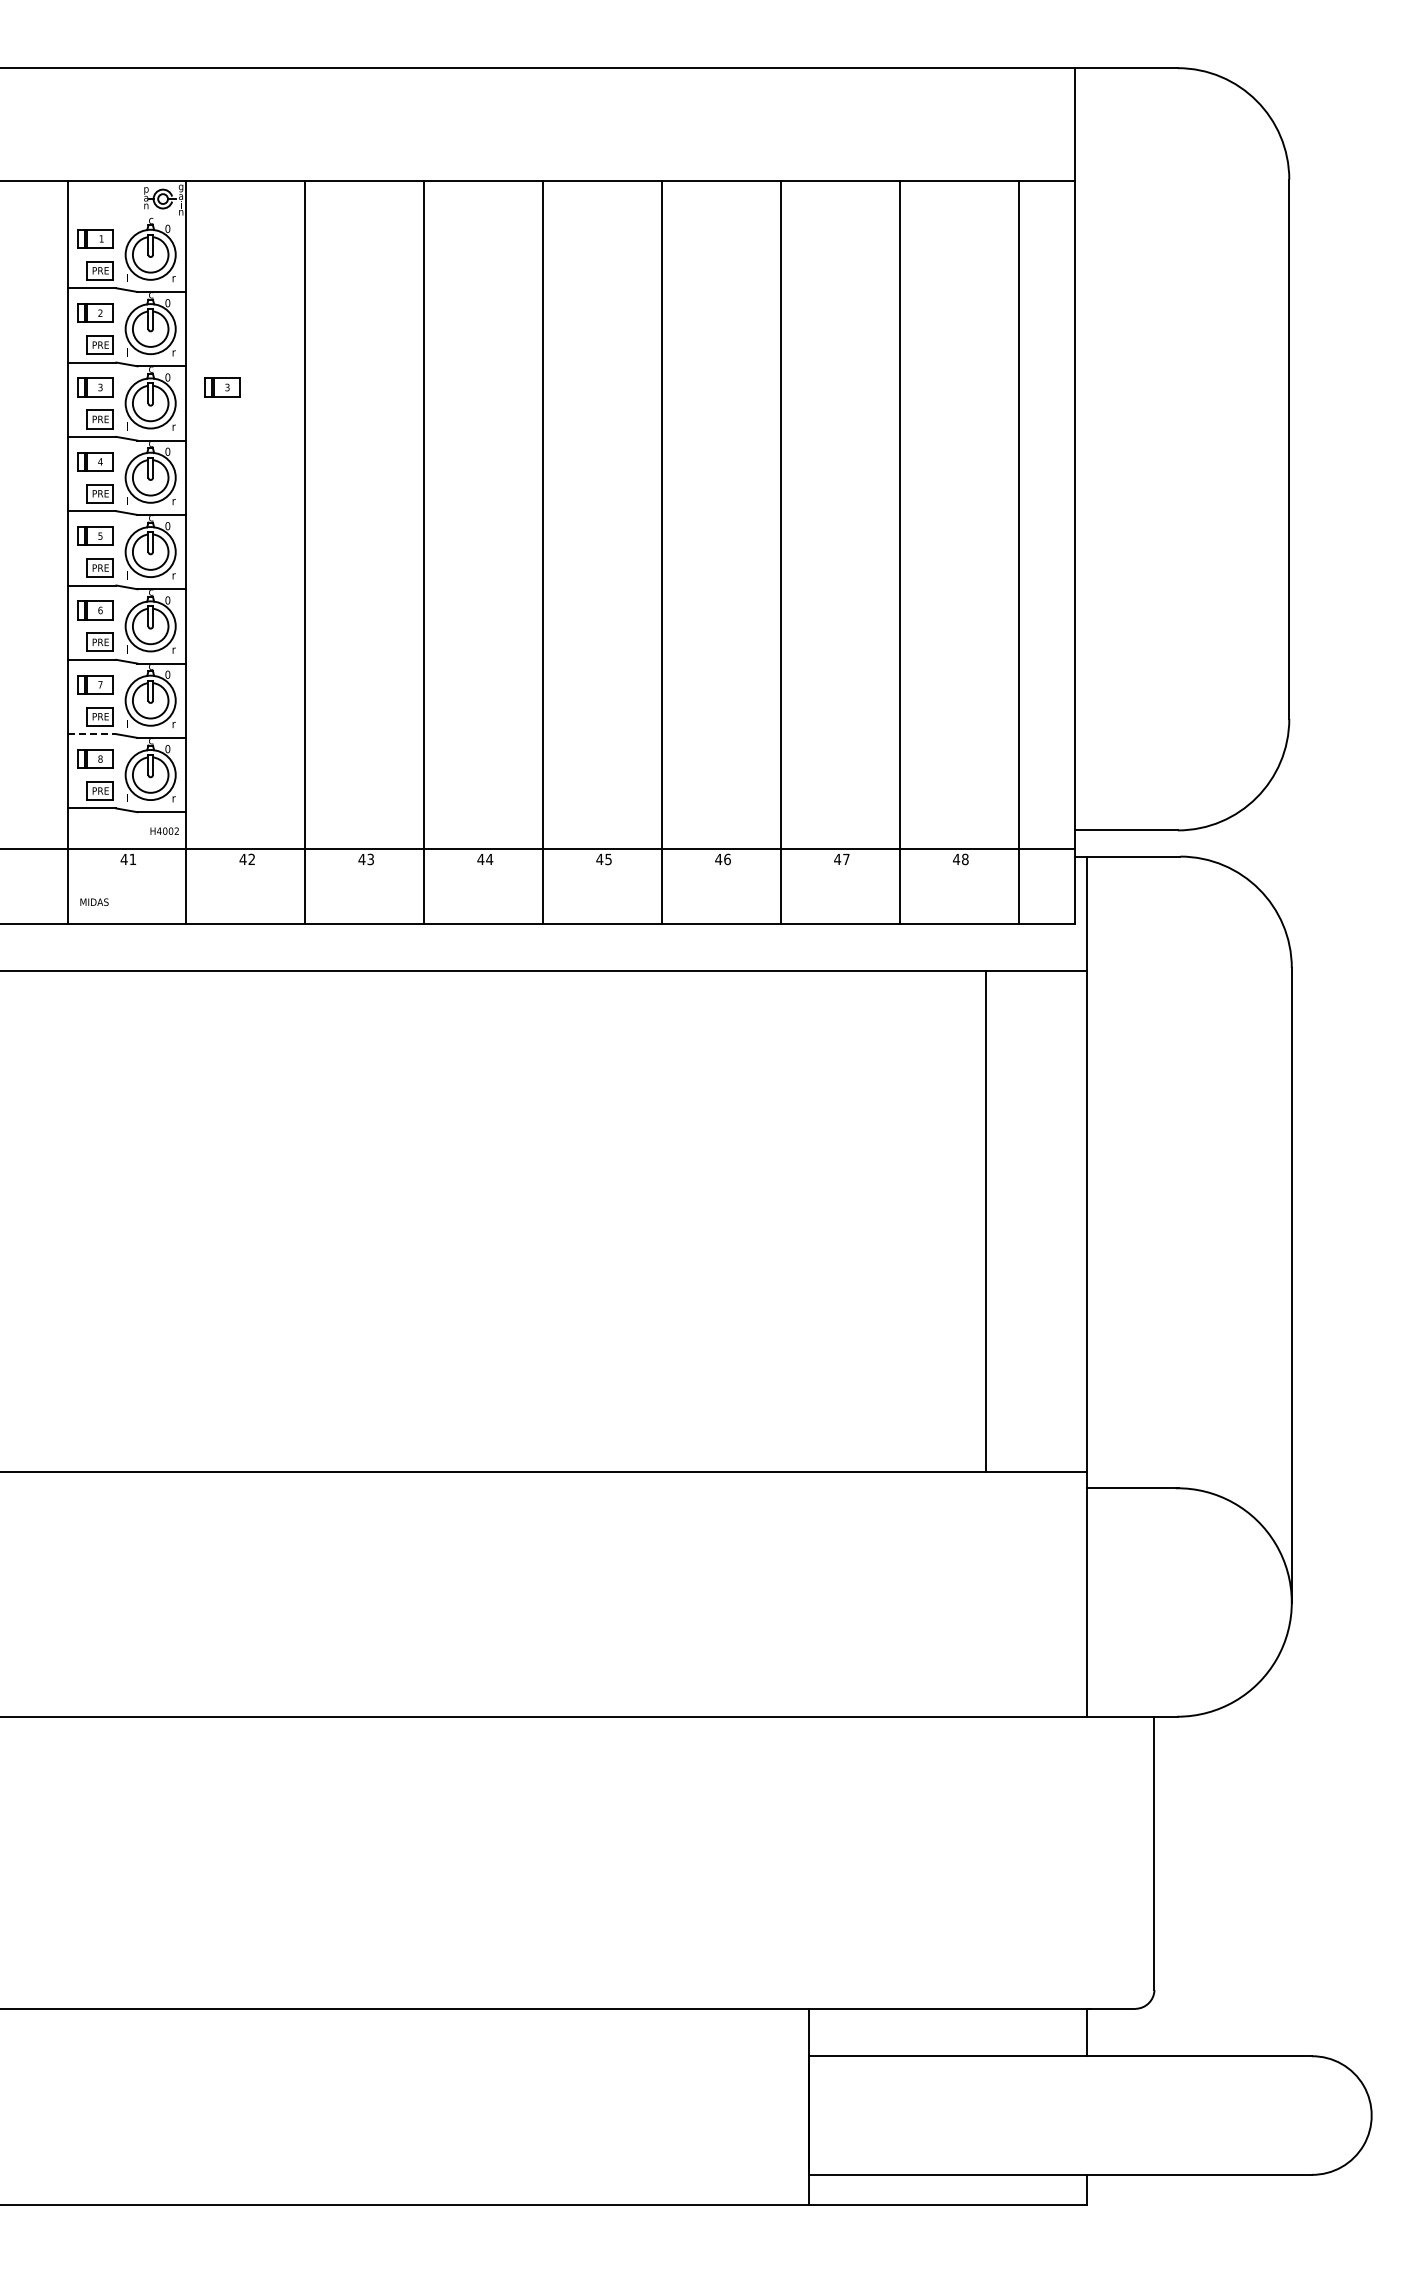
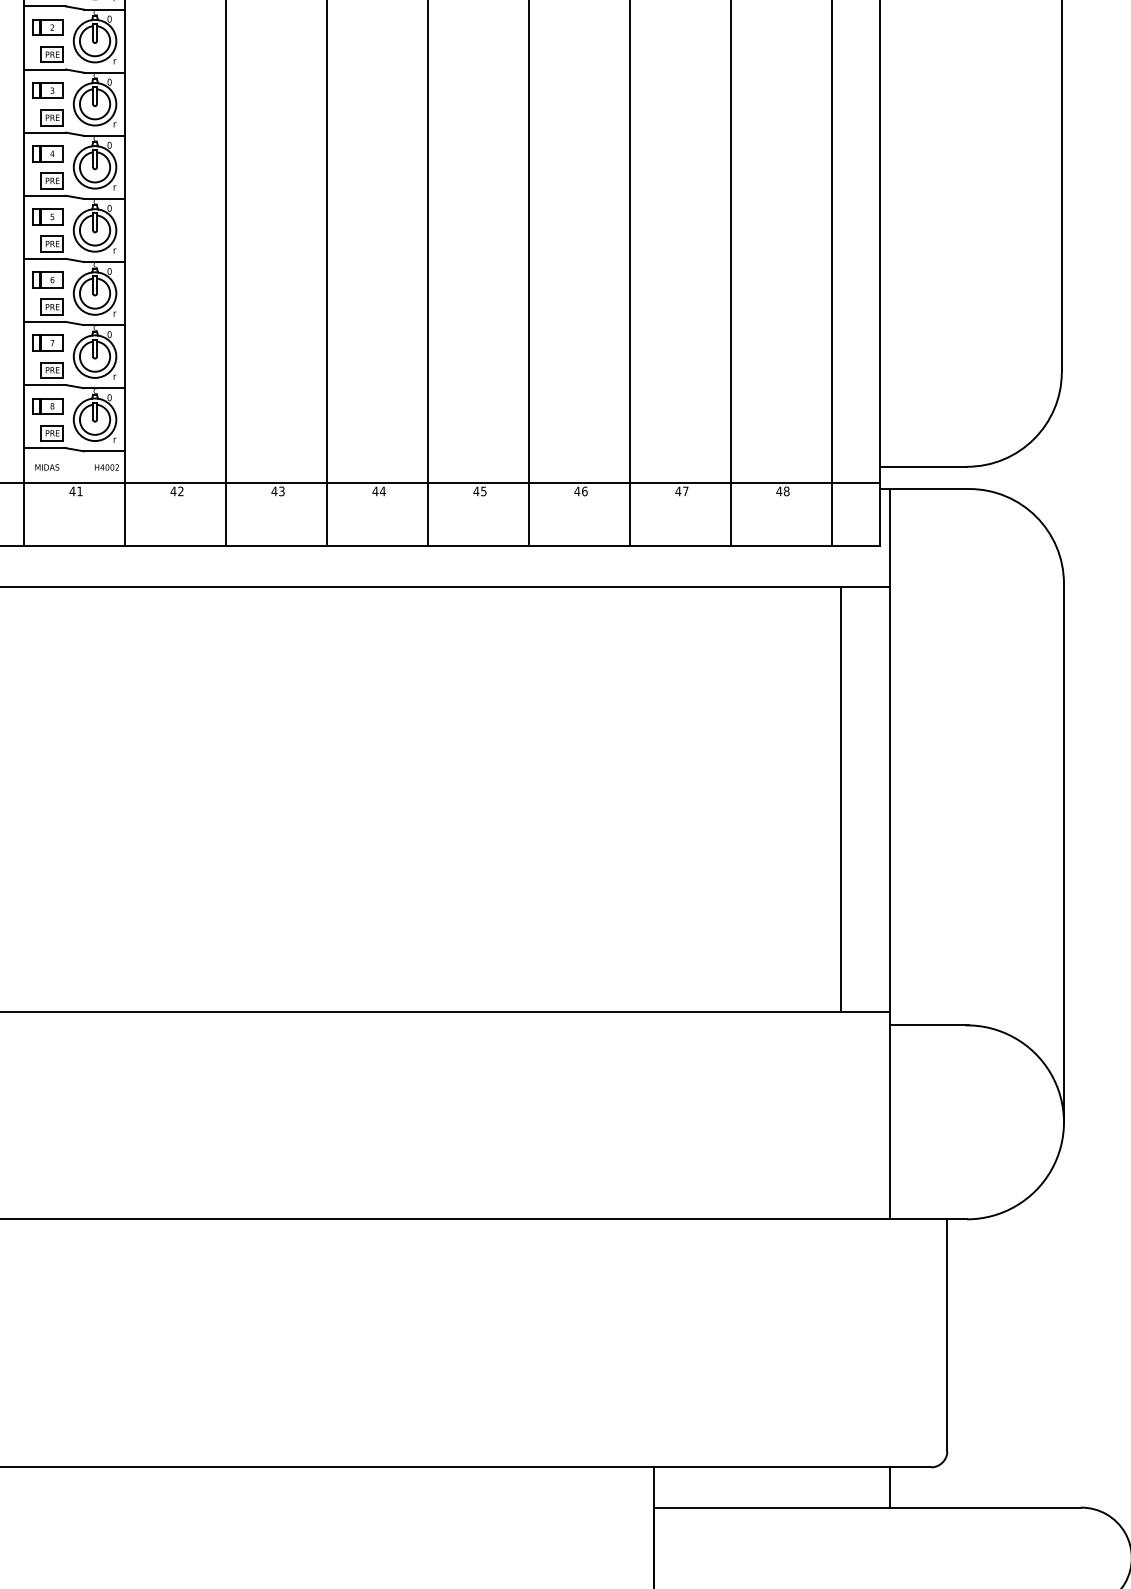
part: (222, 387) -> (156, 90), removed
line: (92, 734) -> (45, 385), dashed -> solid
text: (94, 901) -> (47, 466), moved
line: (985, 1221) -> (841, 798), moved

